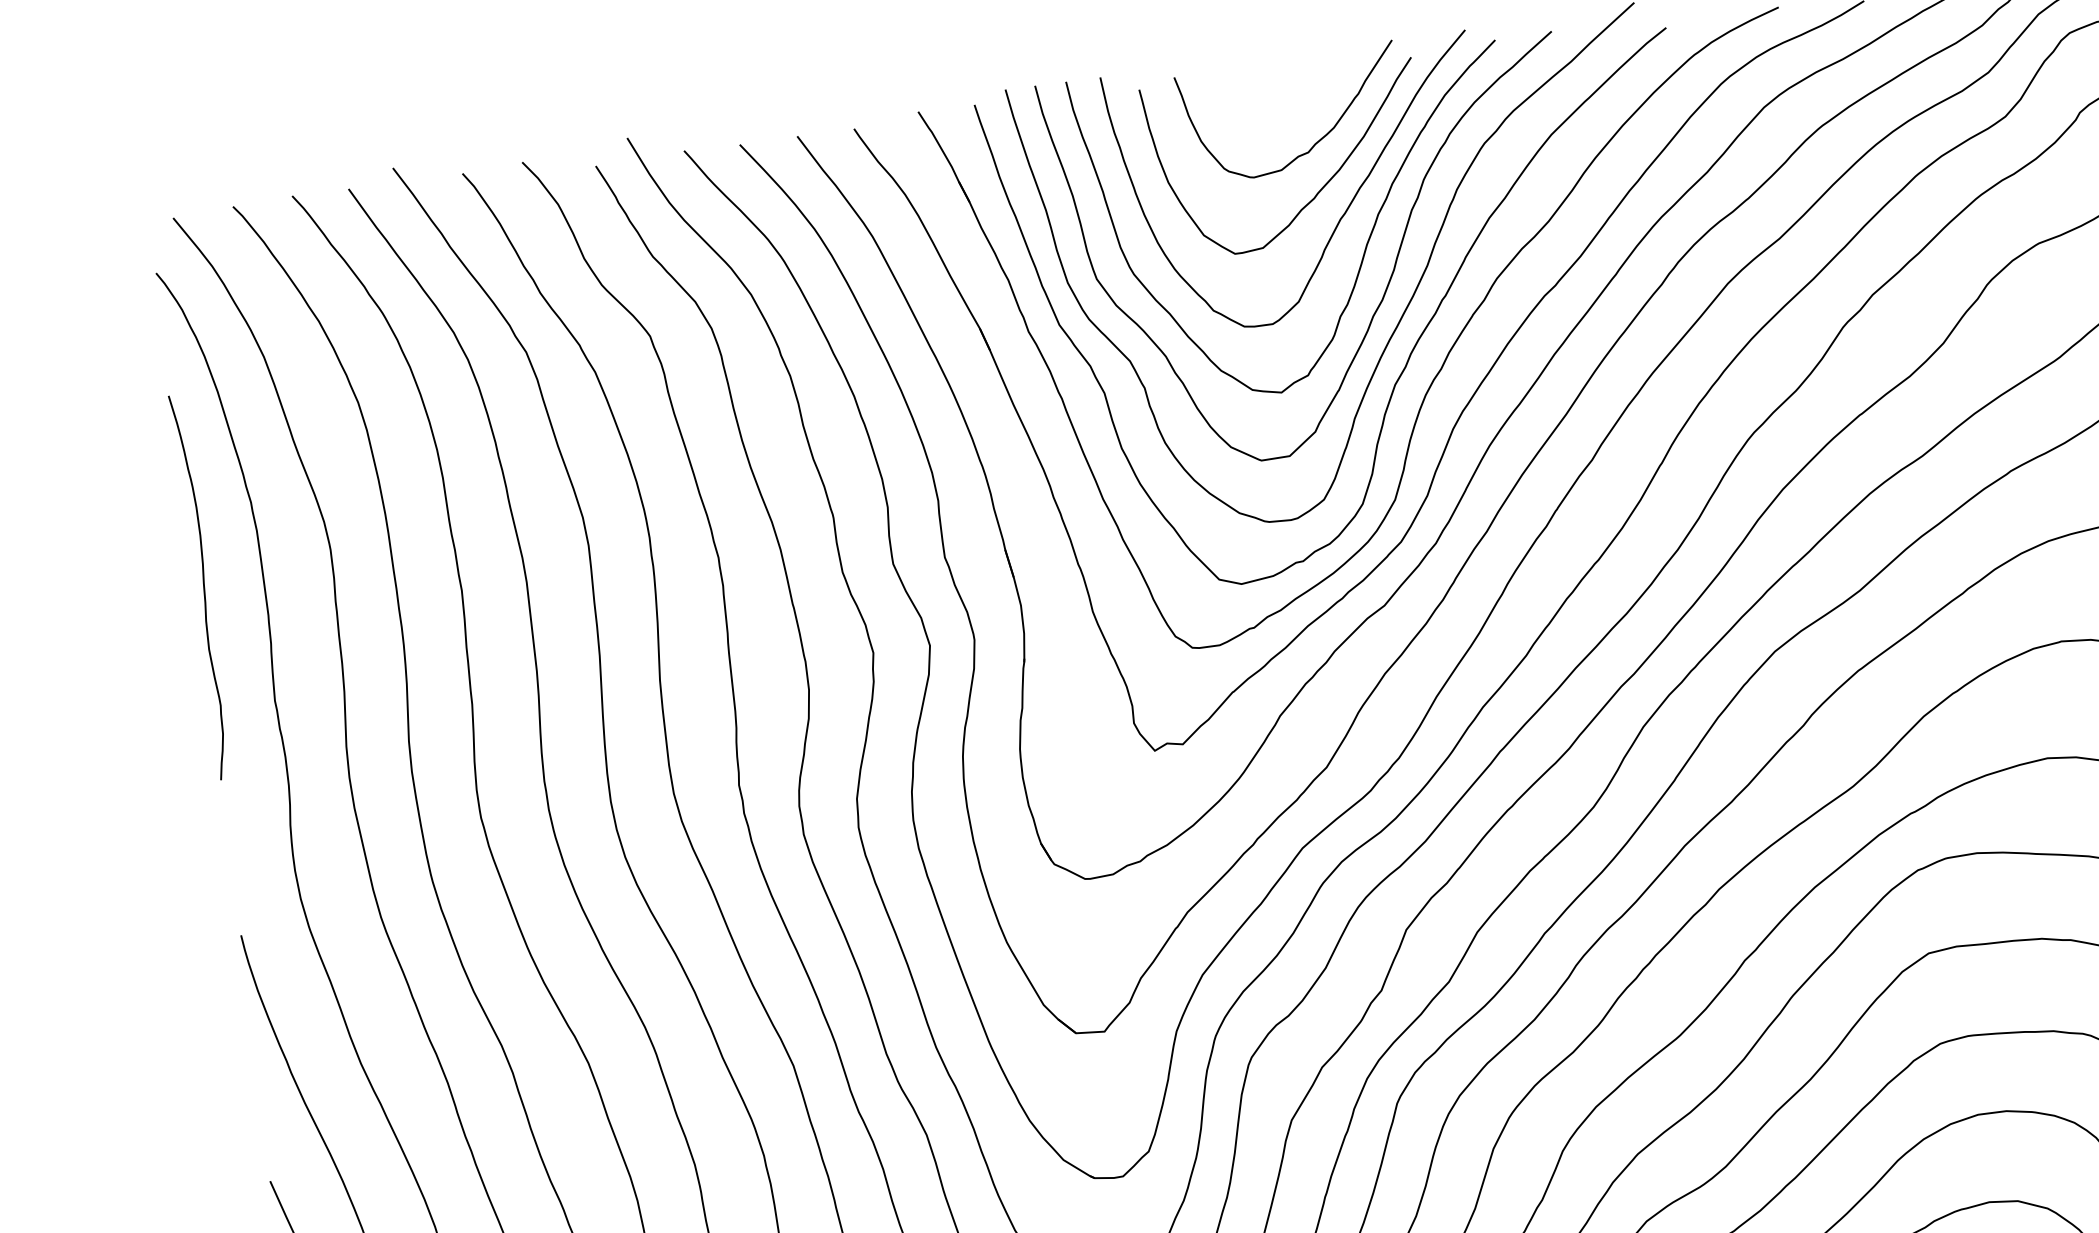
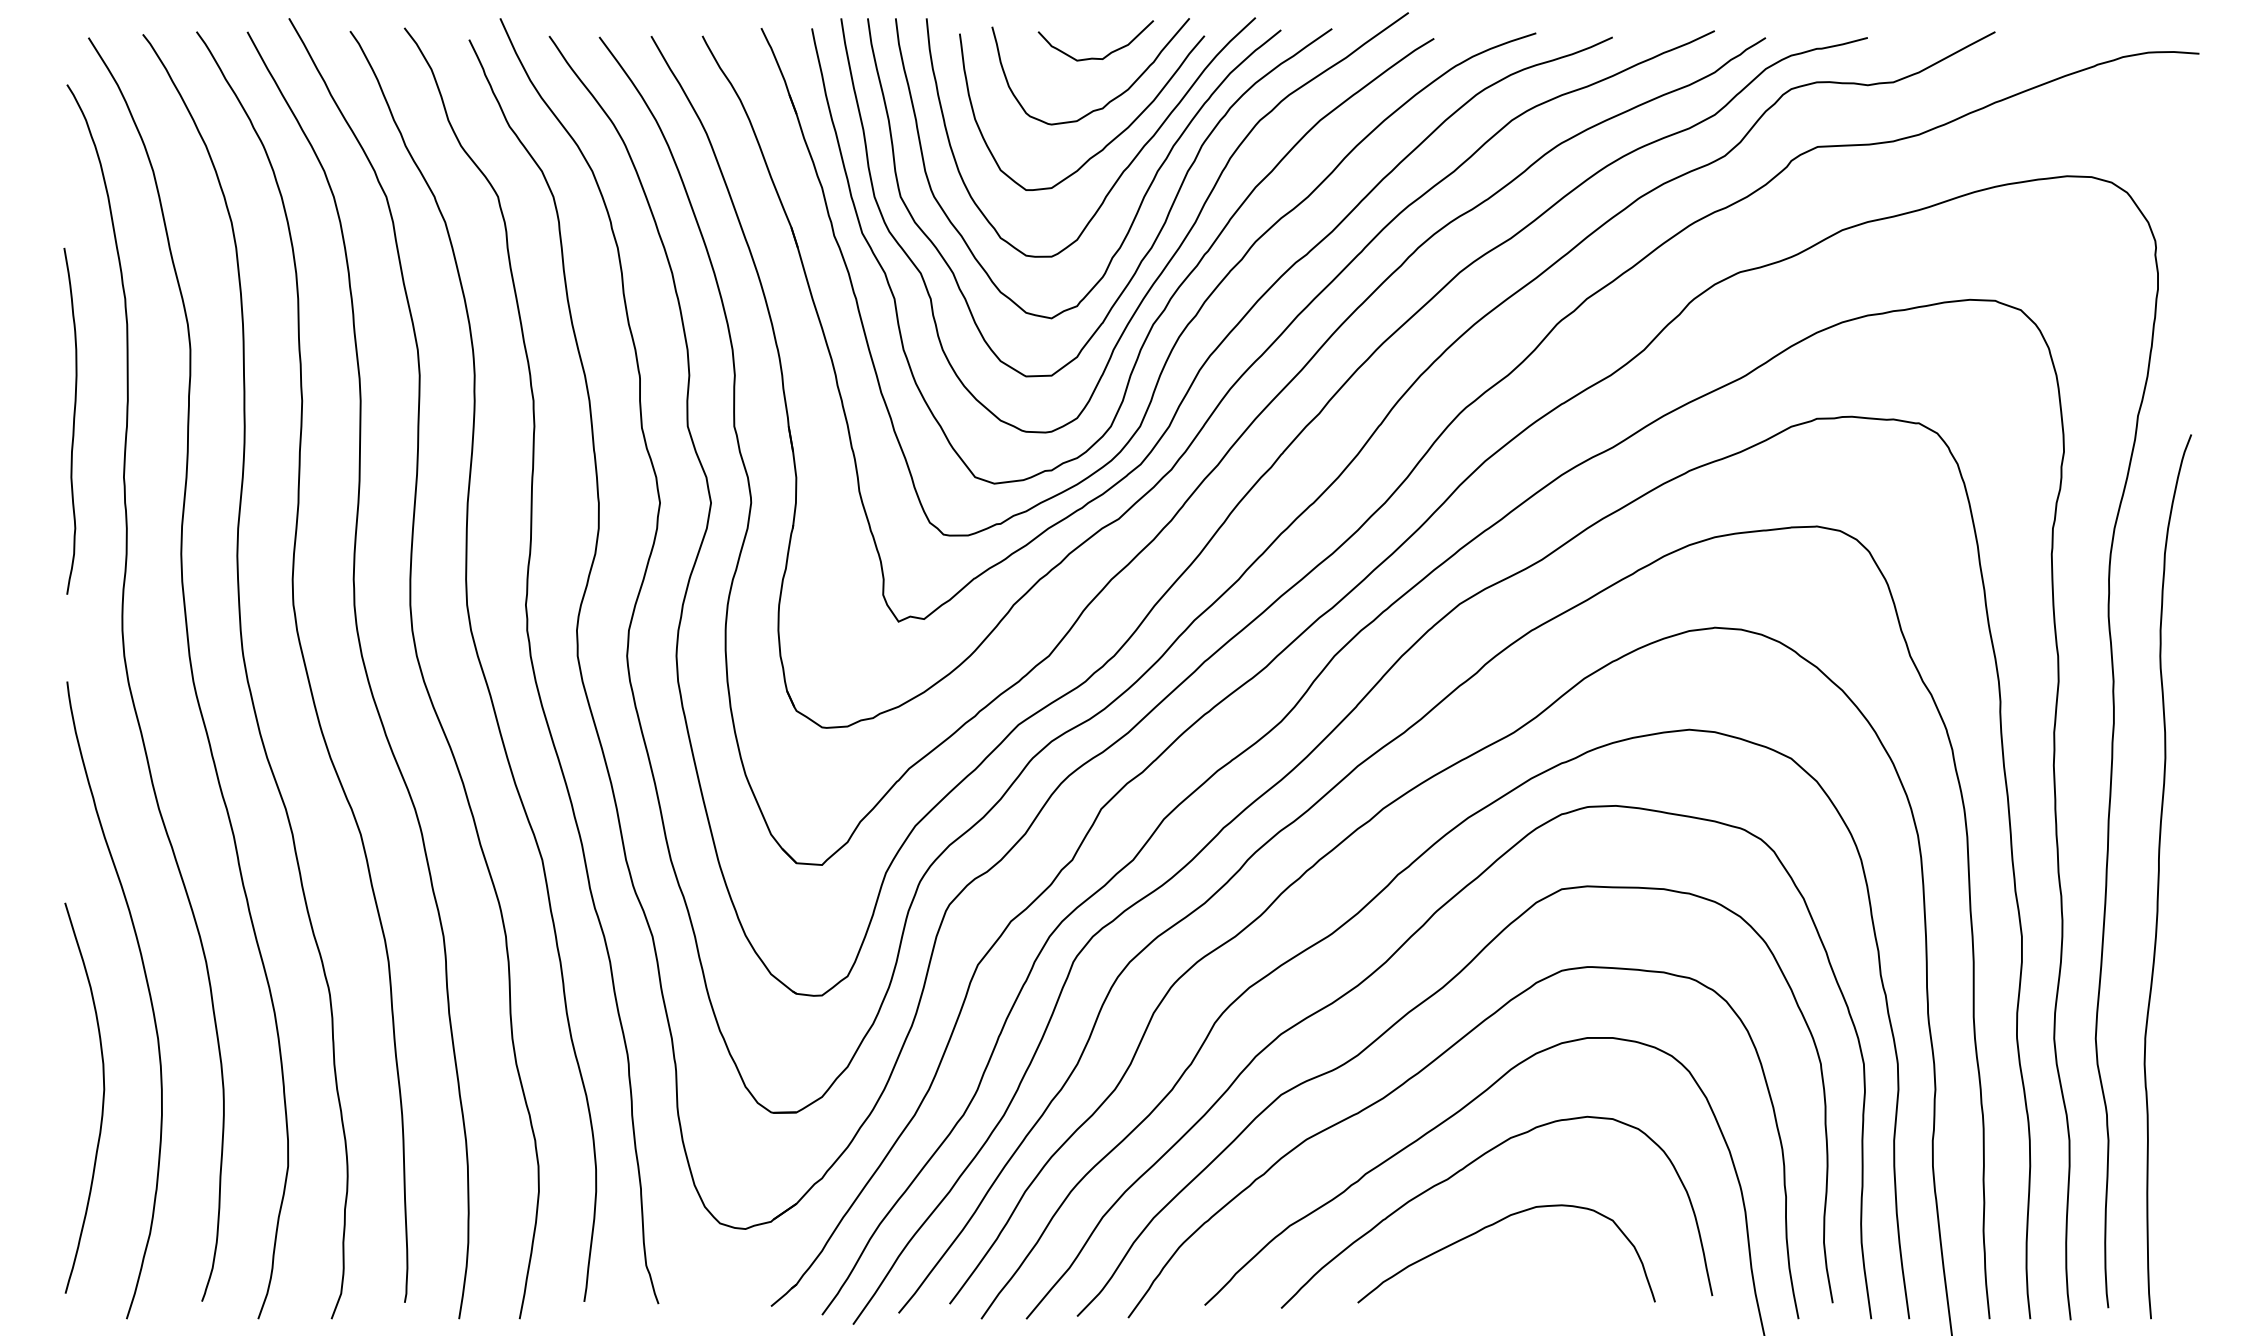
curve: (1293, 96) -> (1095, 57), added
curve: (203, 586) -> (73, 420), moved

